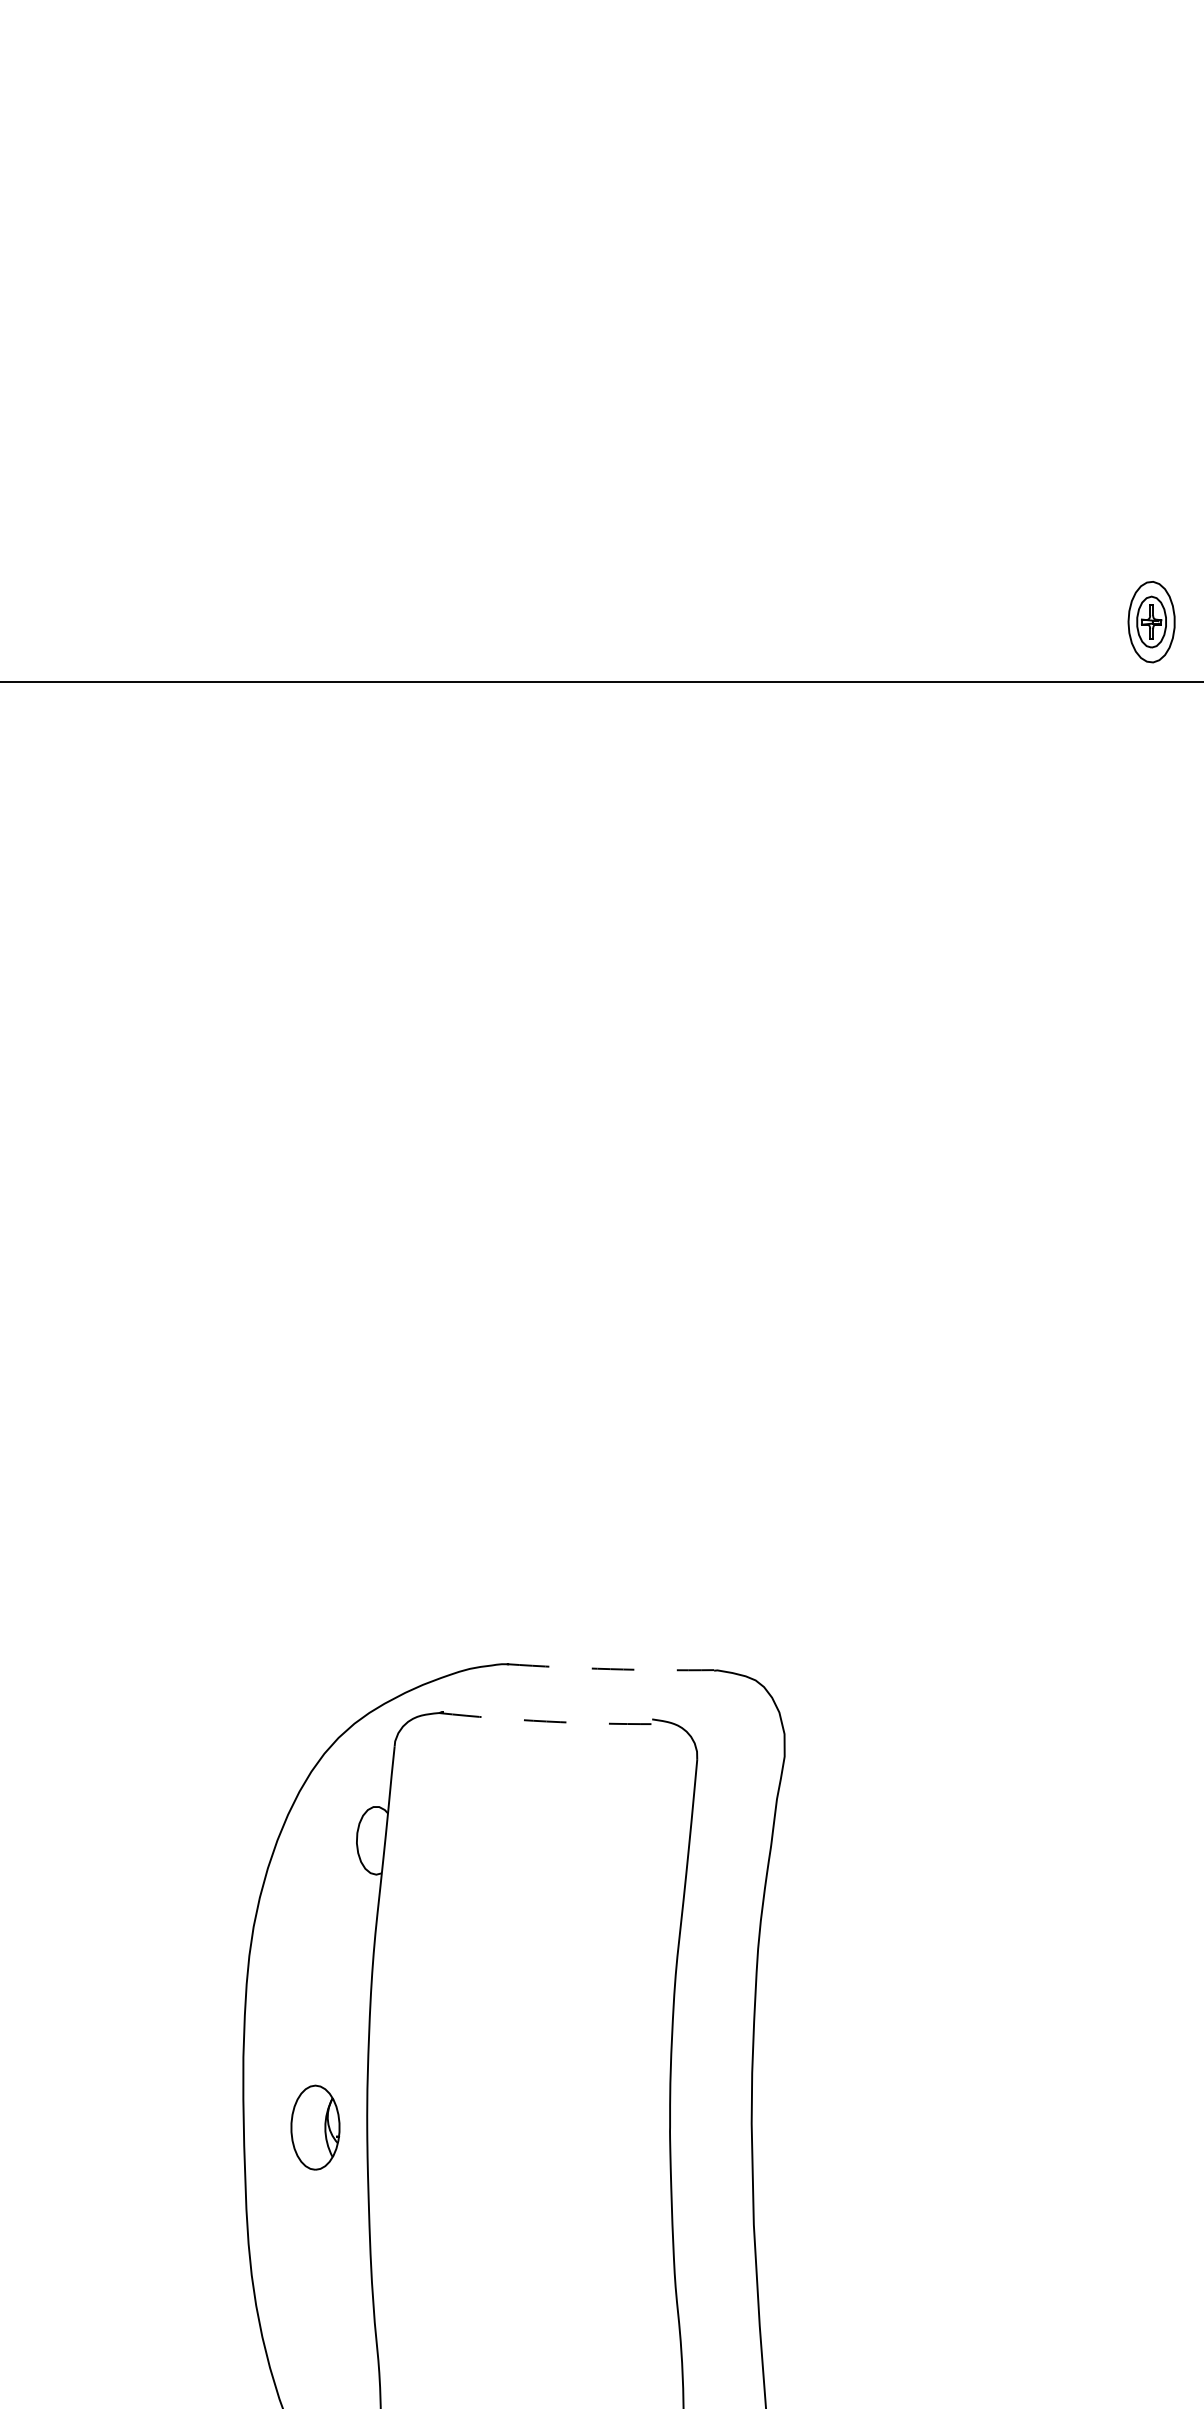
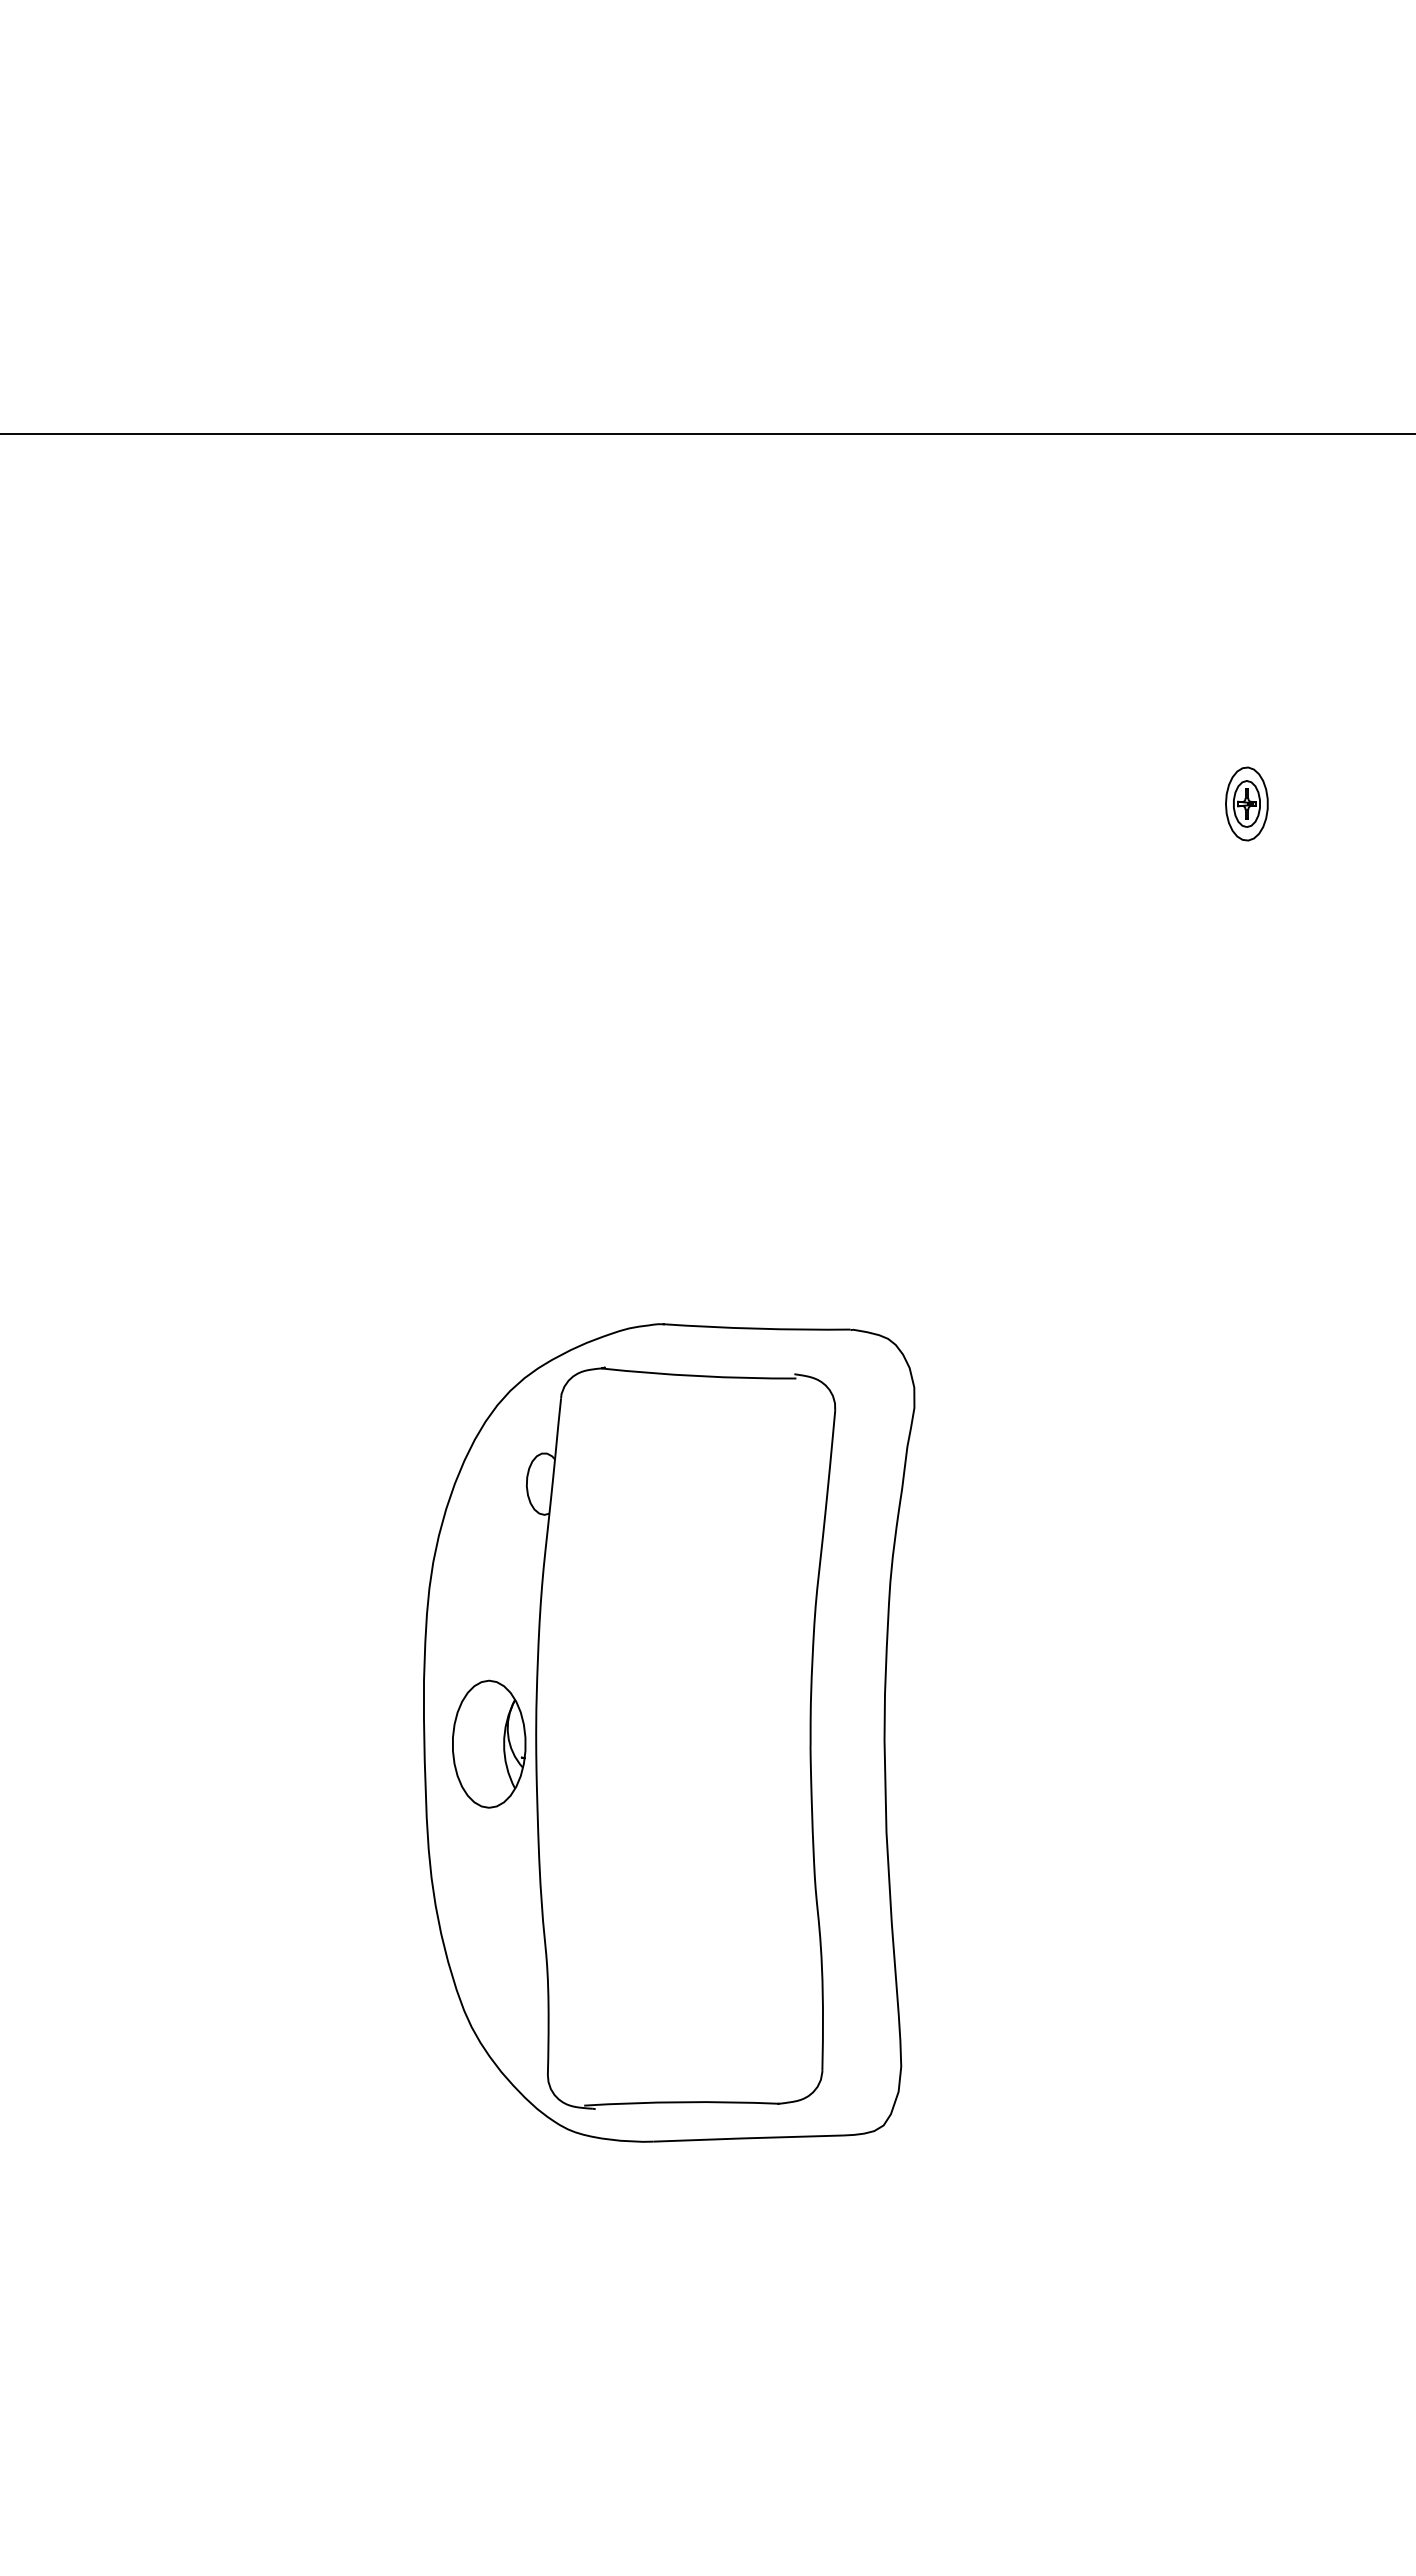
part: (1151, 621) -> (1246, 803), moved
arc: (610, 1668) -> (756, 1328), dashed -> solid
arc: (546, 1721) -> (698, 1376), dashed -> solid
part: (315, 2126) -> (489, 1743), size x1.67

